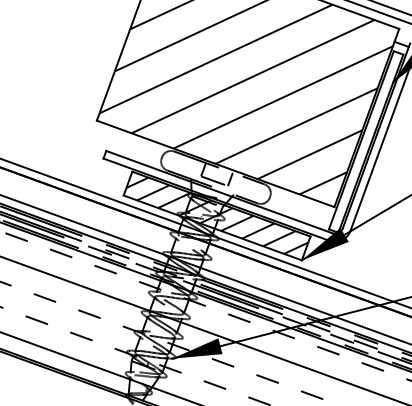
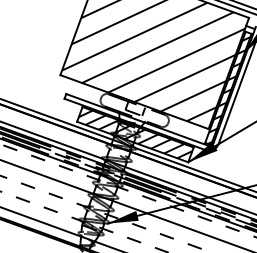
hatch: (366, 145) -> (228, 90), added

